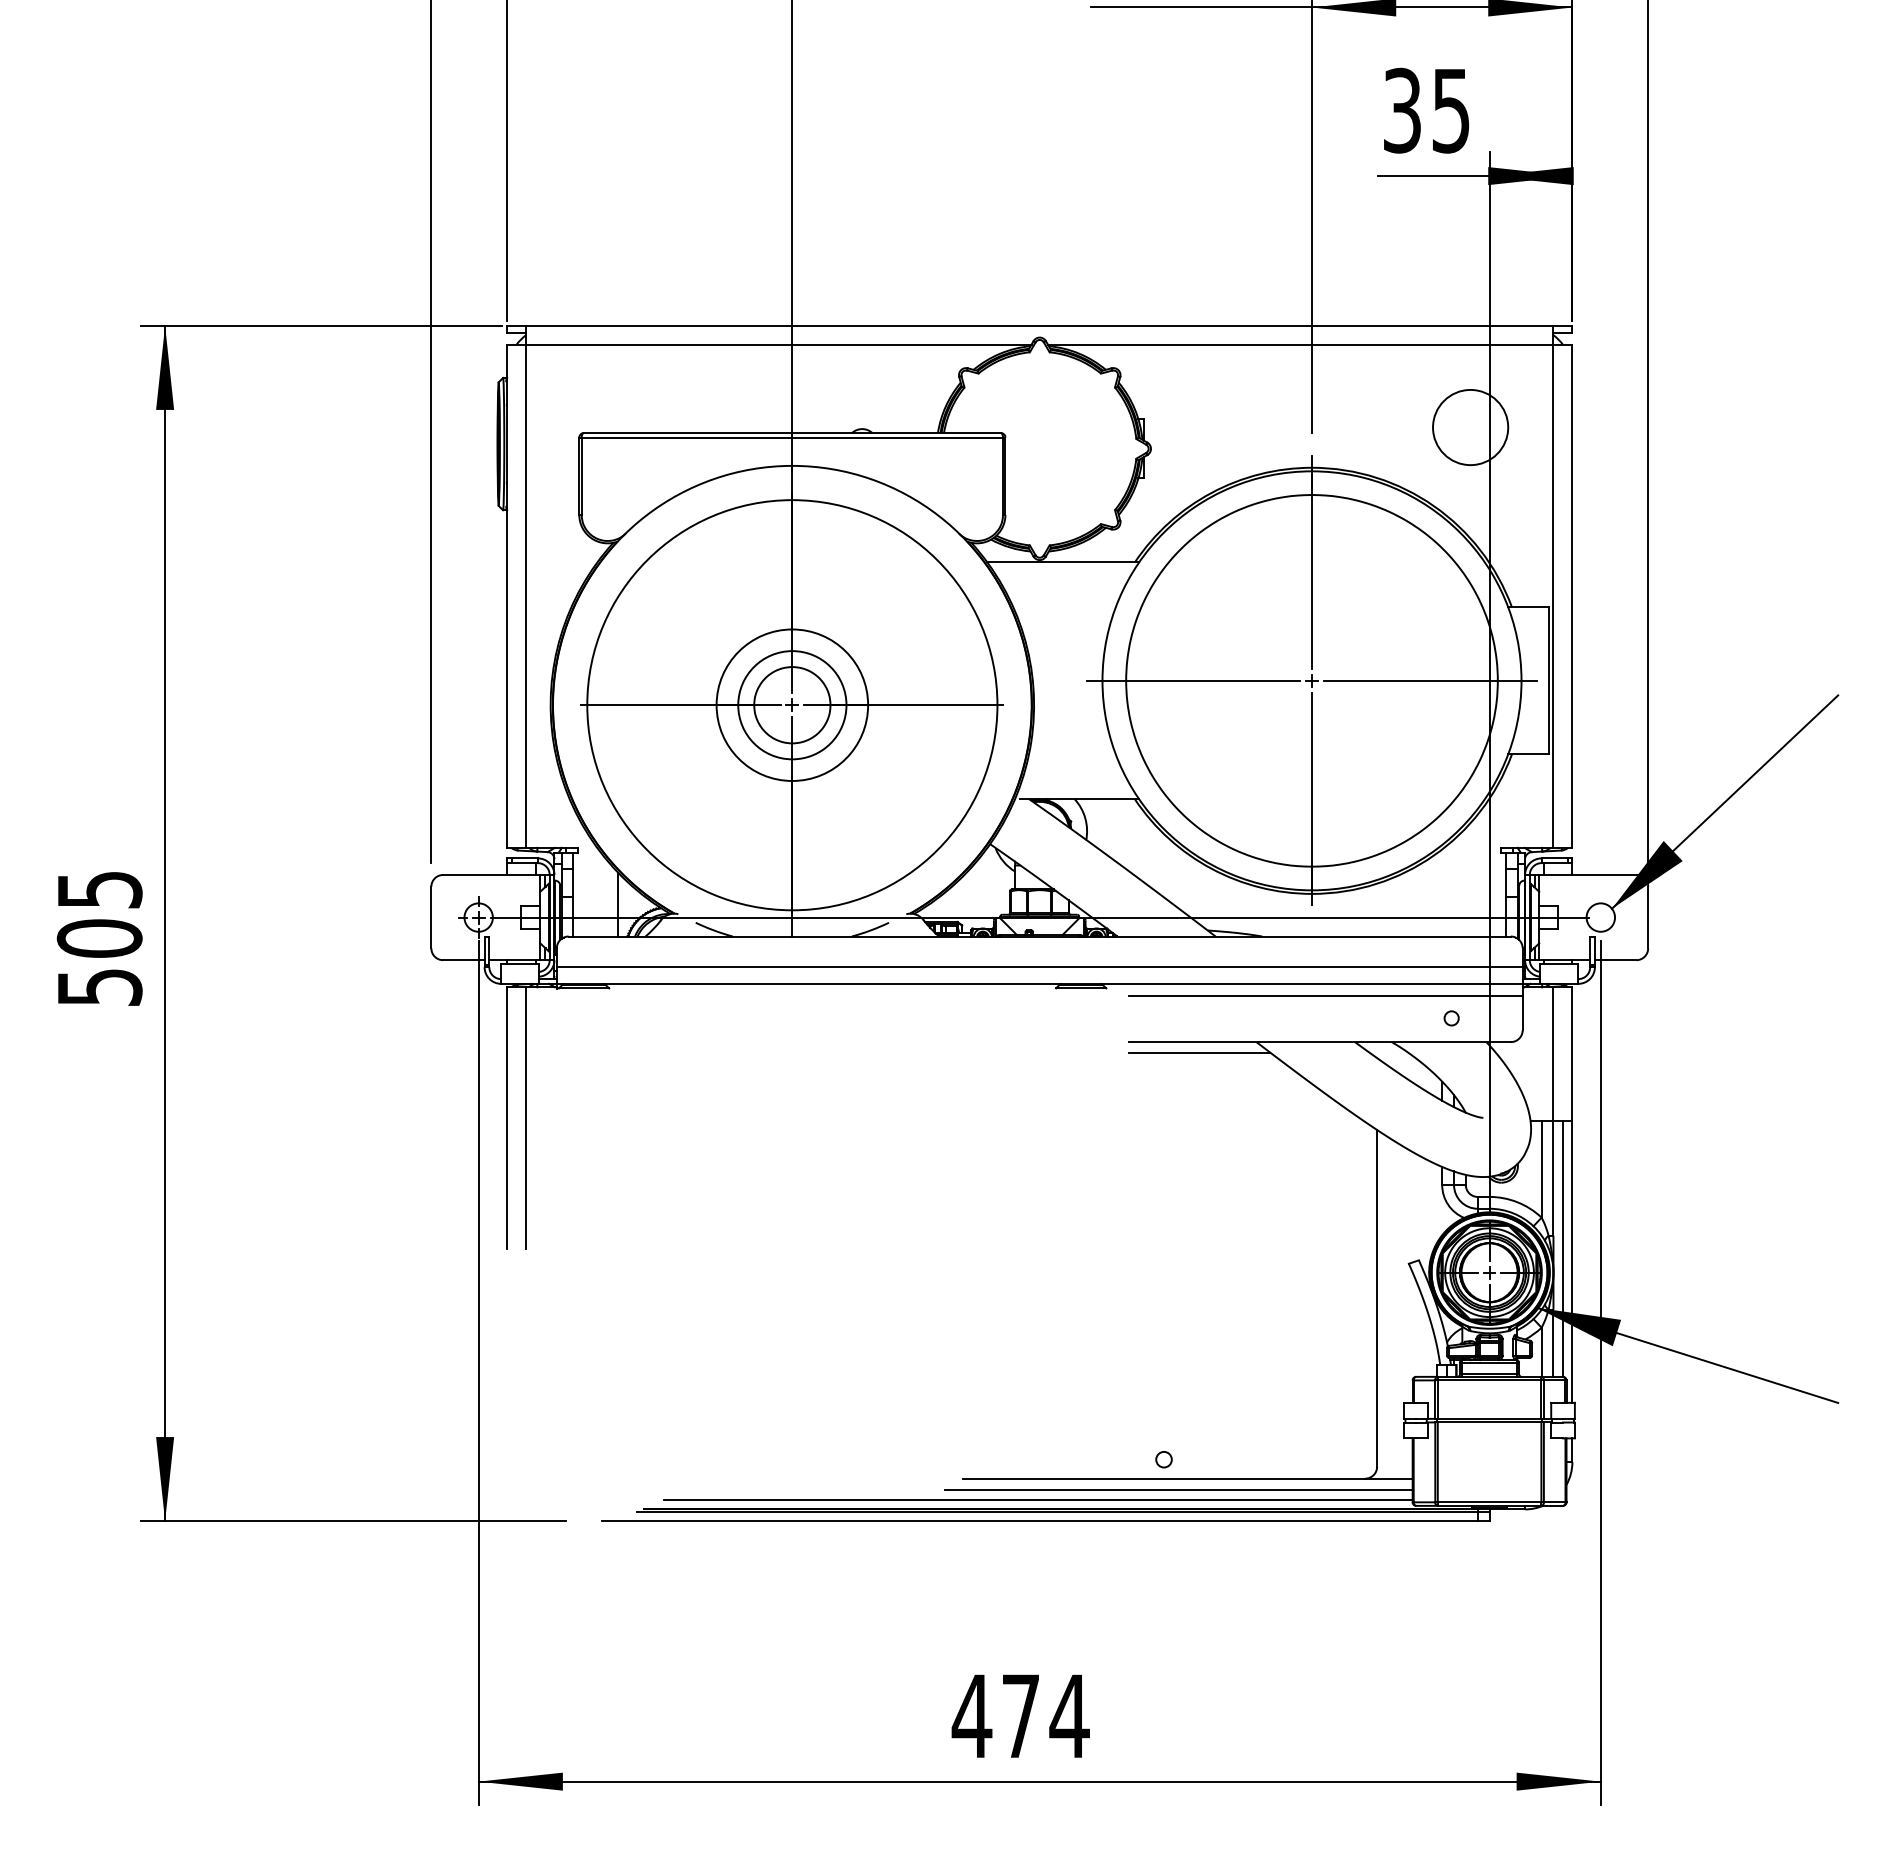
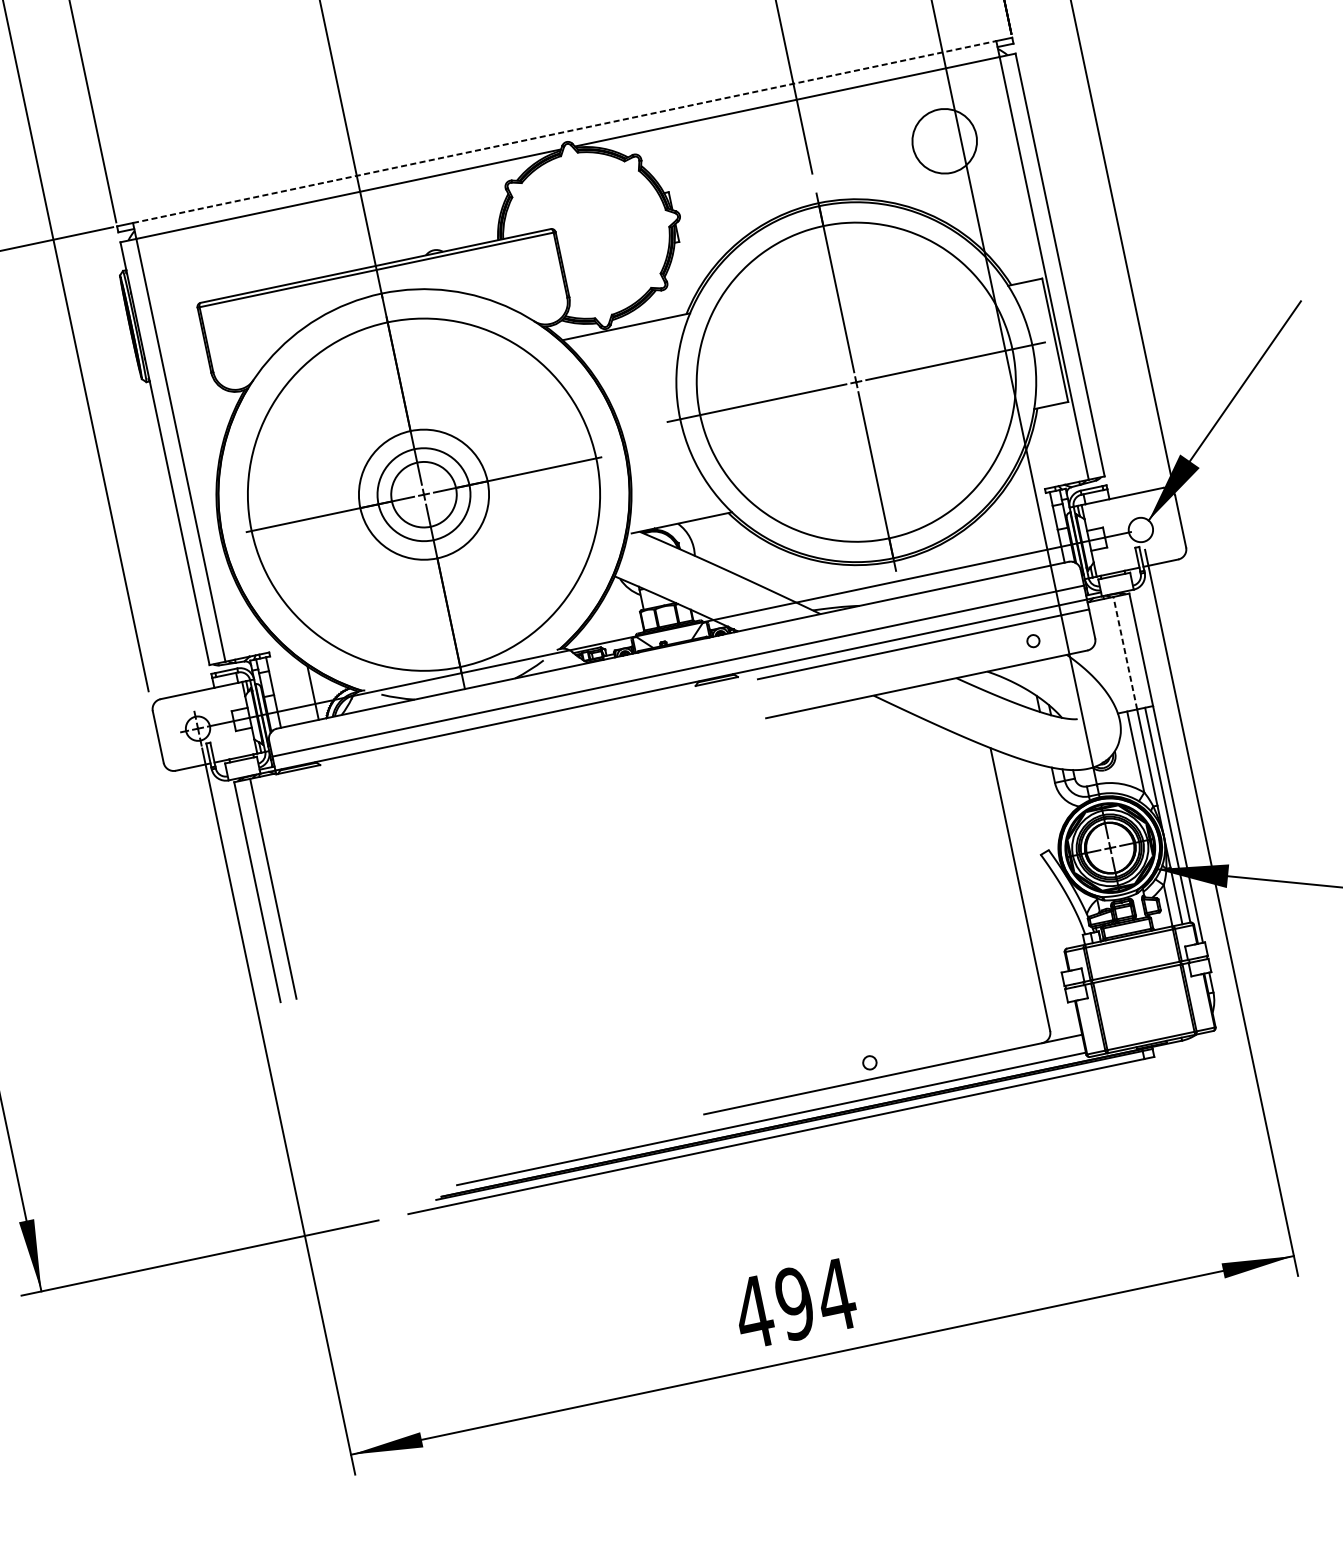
line: (1039, 325) -> (564, 131), solid -> dashed
line: (1199, 1052) -> (827, 714), removed
line: (1553, 1054) -> (1125, 653), solid -> dashed
line: (1178, 1490) -> (887, 1086), removed
text: (1020, 1716) -> (794, 1304), 474 -> 494

